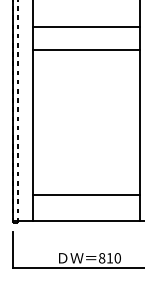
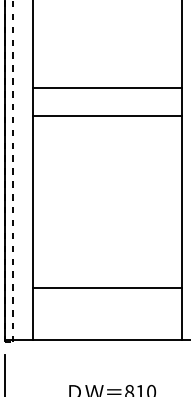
line: (85, 26) -> (106, 87), moved
line: (85, 50) -> (106, 116), moved
line: (85, 195) -> (106, 287), moved

